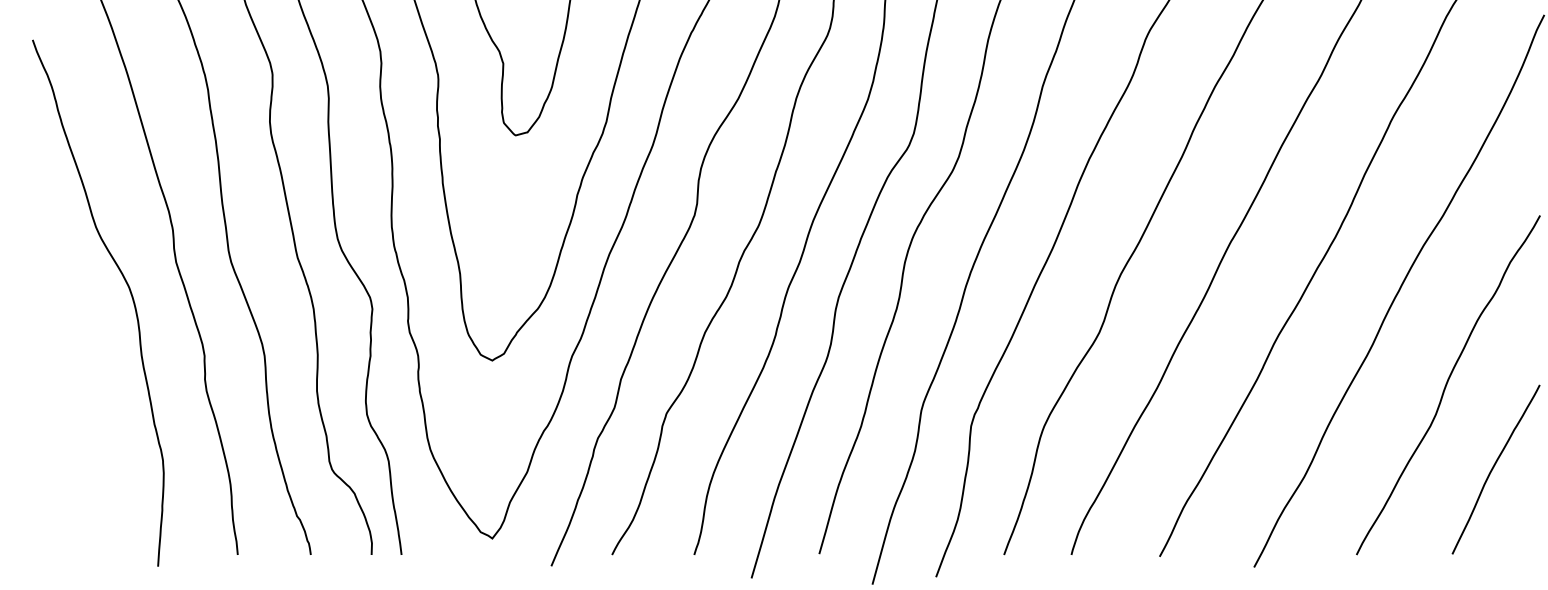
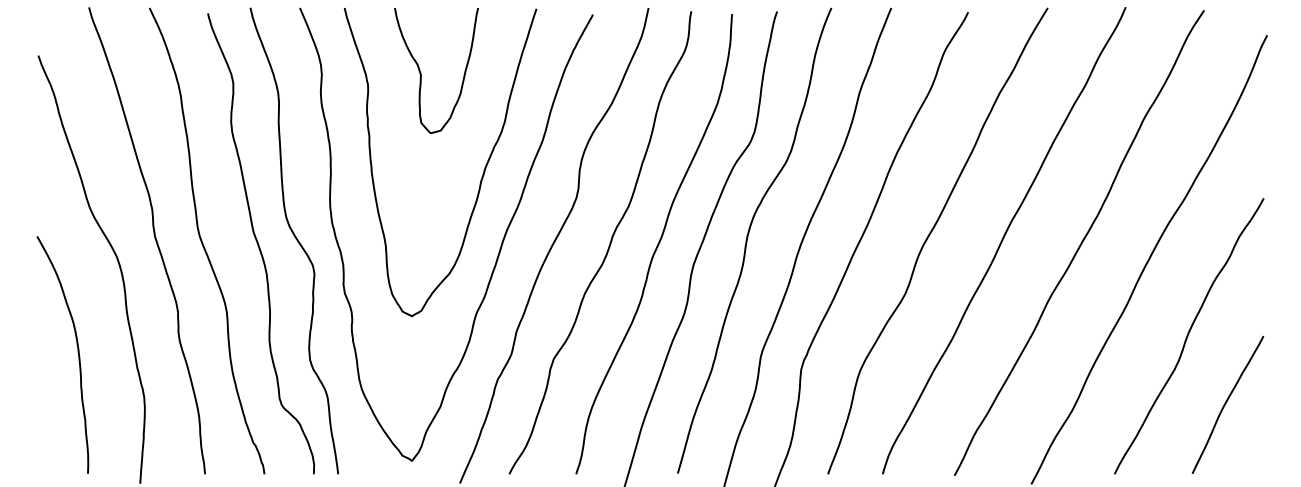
curve: (80, 405) -> (77, 352), added

